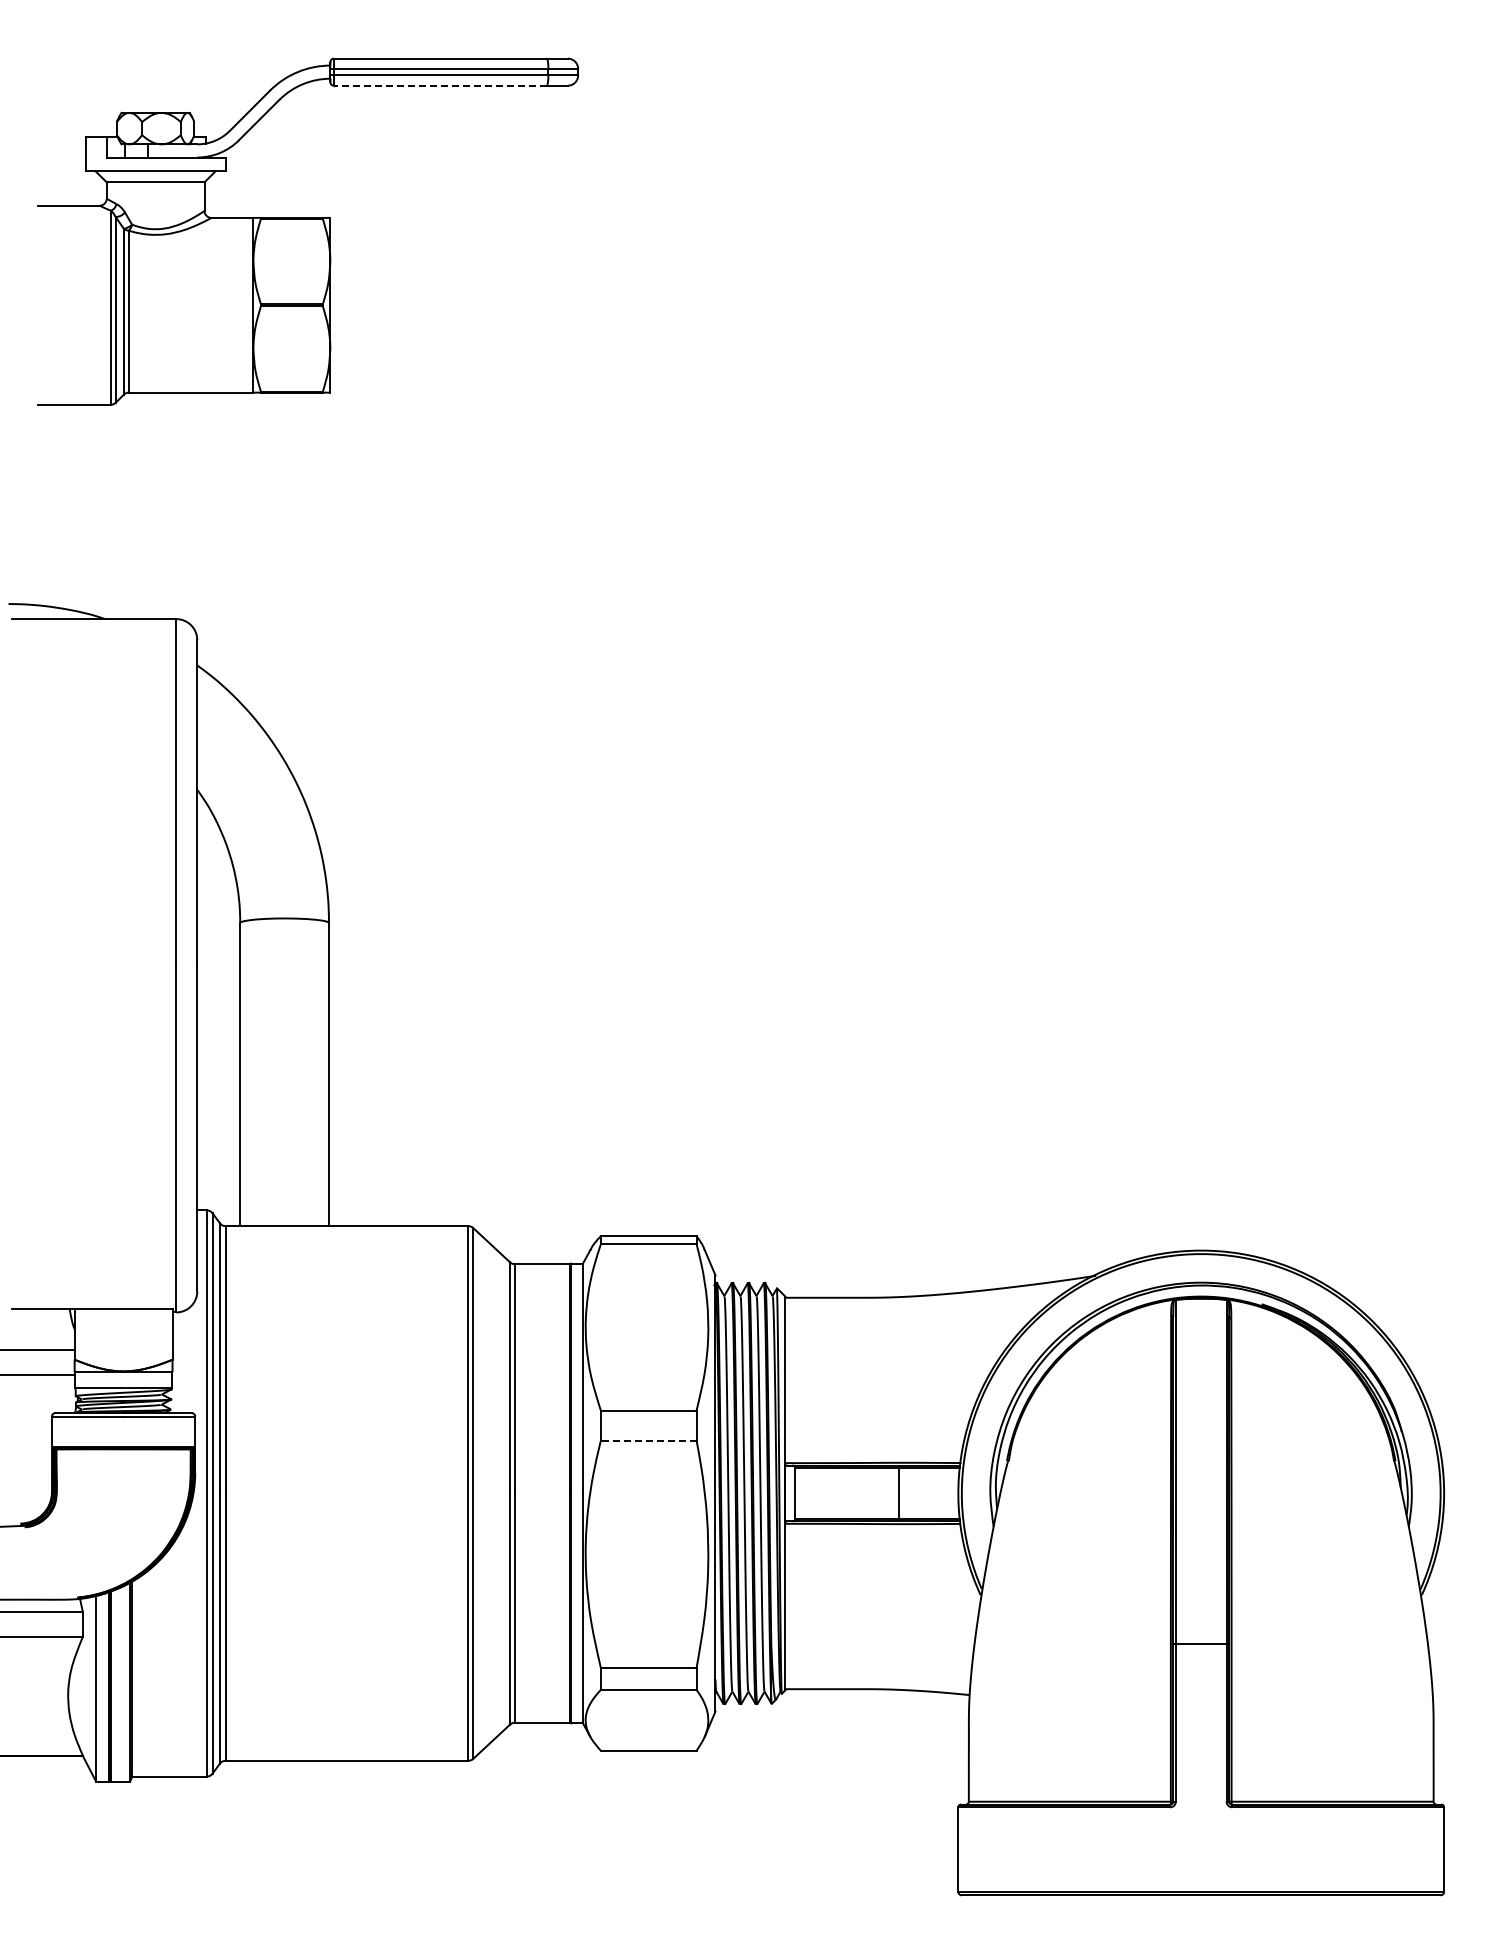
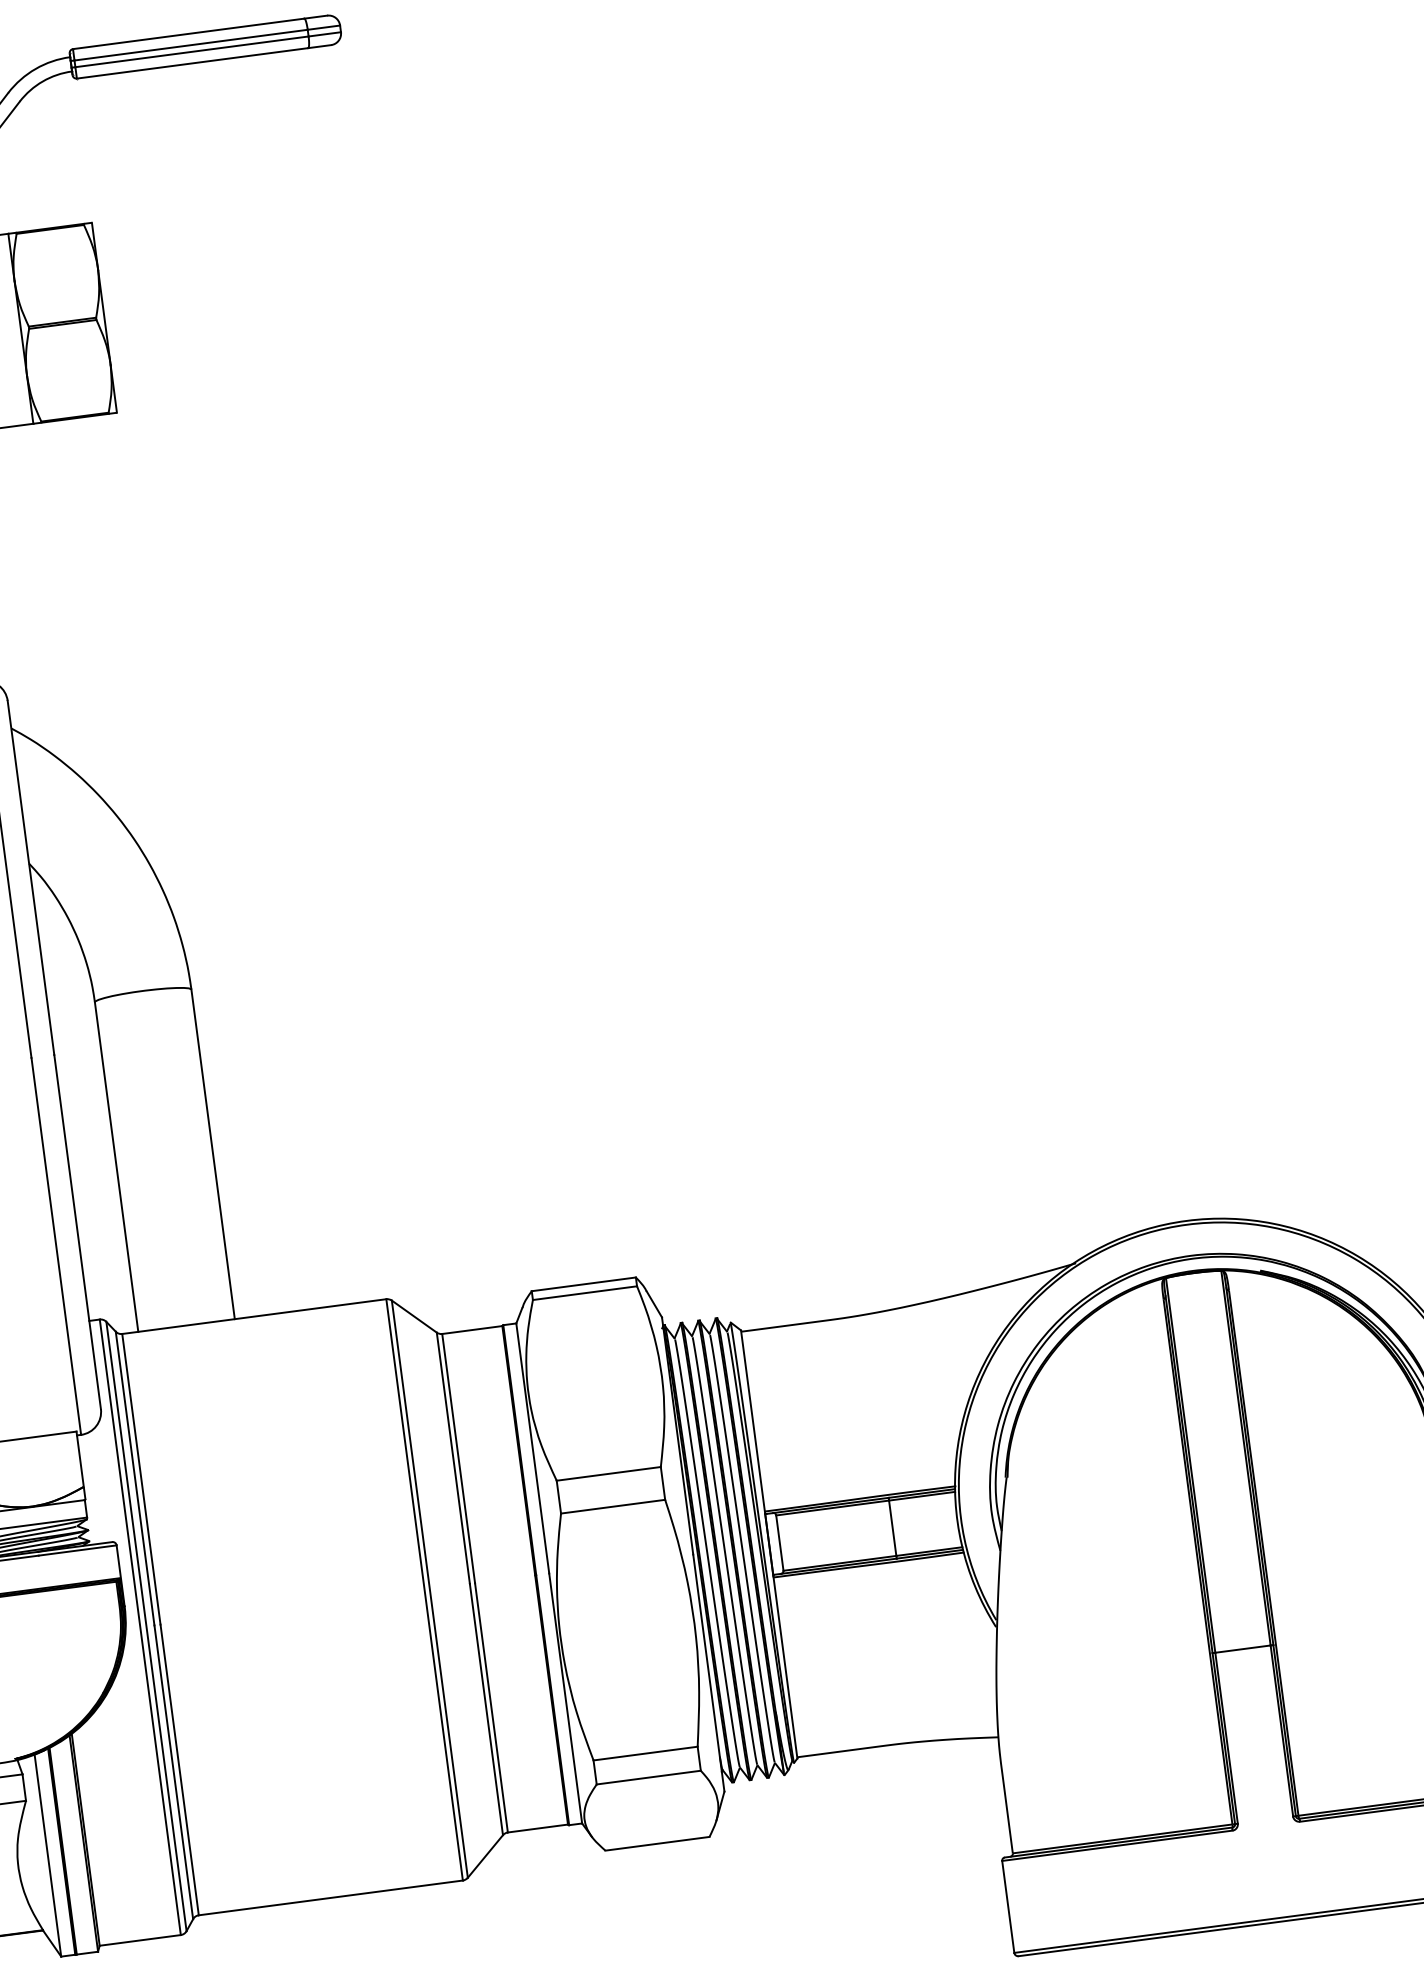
line: (439, 85) -> (191, 63), dashed -> solid
line: (648, 1440) -> (612, 1506), dashed -> solid

